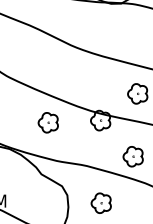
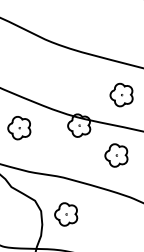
part: (132, 156) -> (115, 155), moved
part: (100, 202) -> (65, 213), moved

